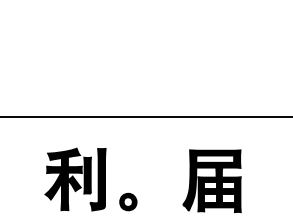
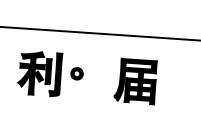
part: (128, 201) -> (77, 73), moved

